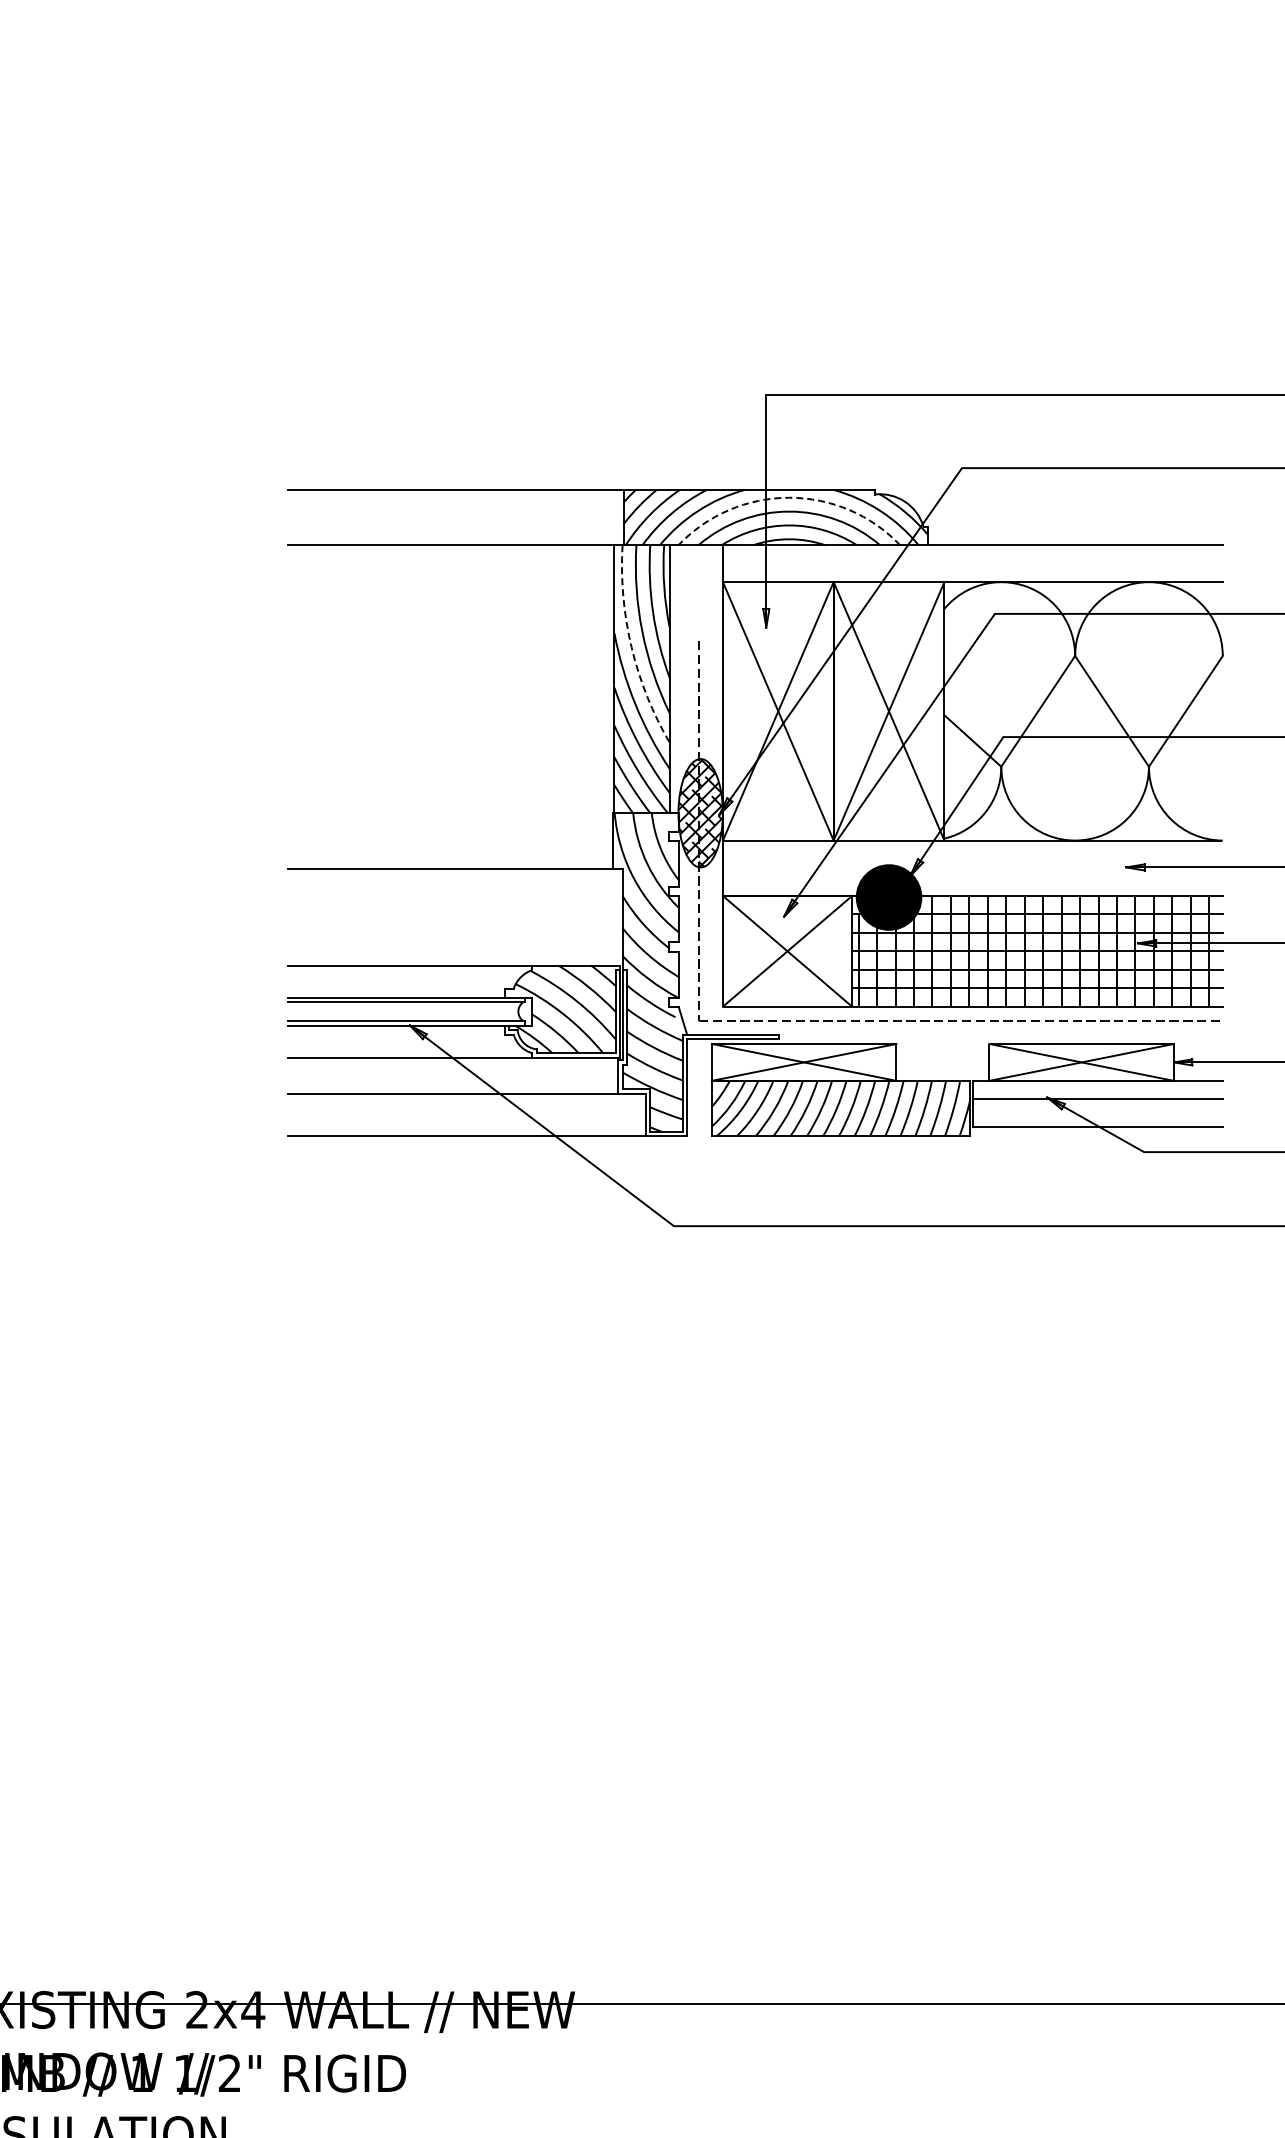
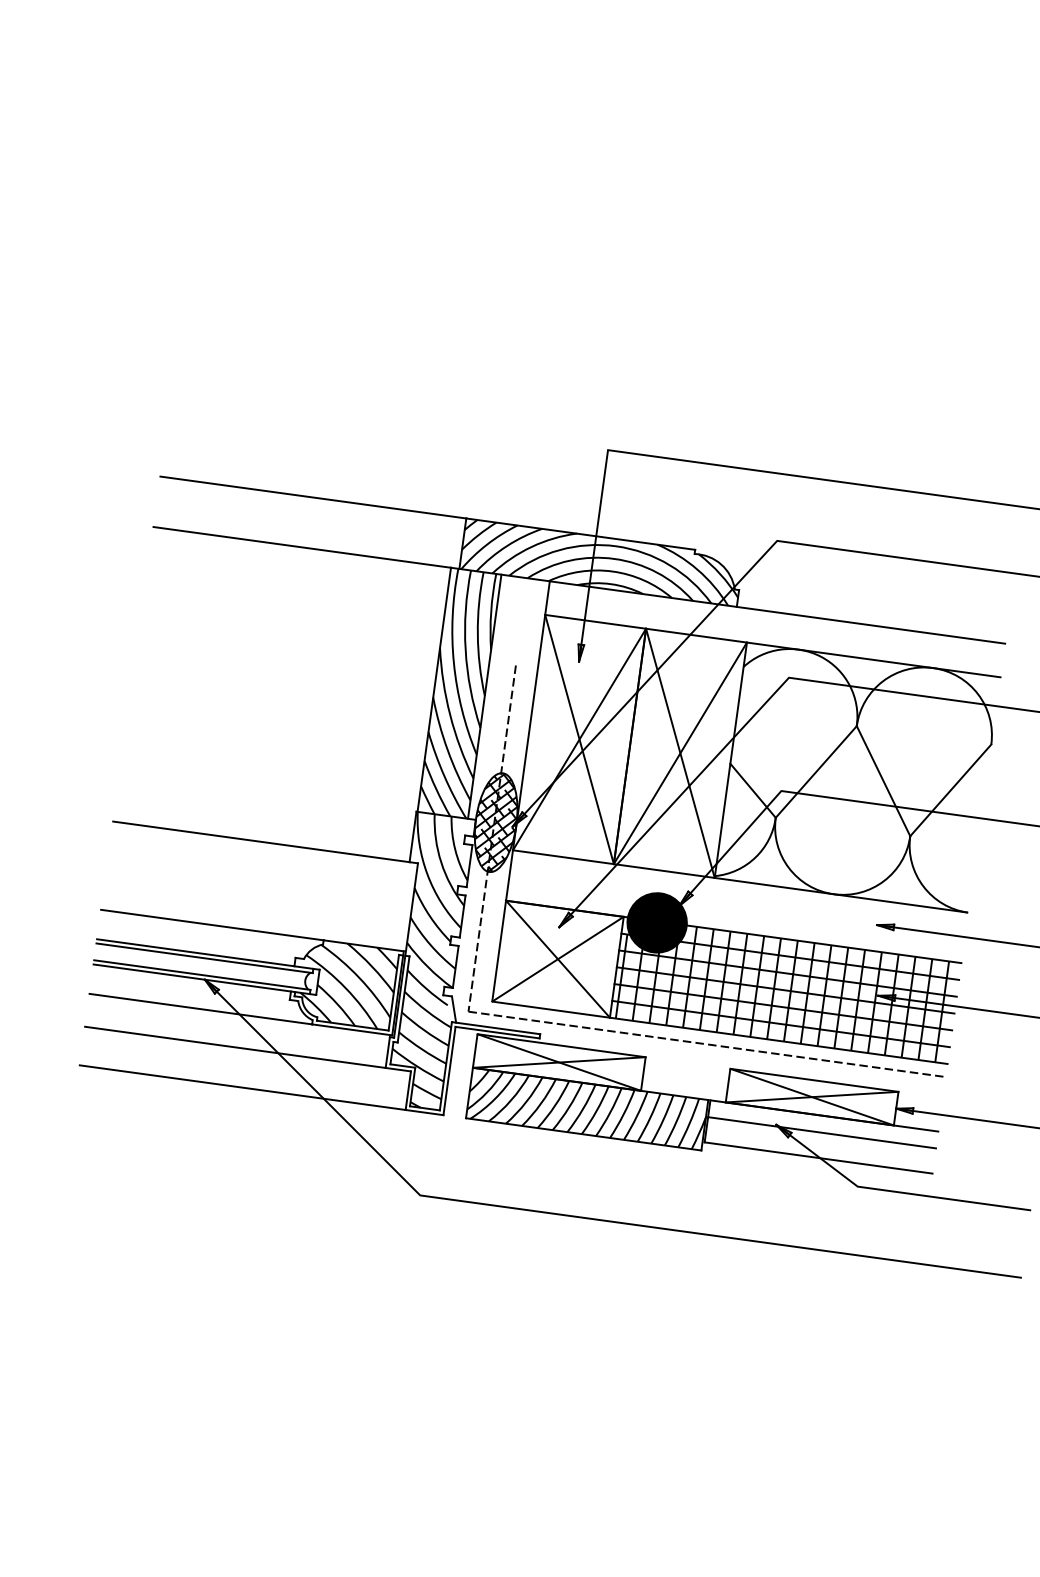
arc: (789, 497) -> (616, 546), dashed -> solid
arc: (631, 647) -> (453, 663), dashed -> solid

